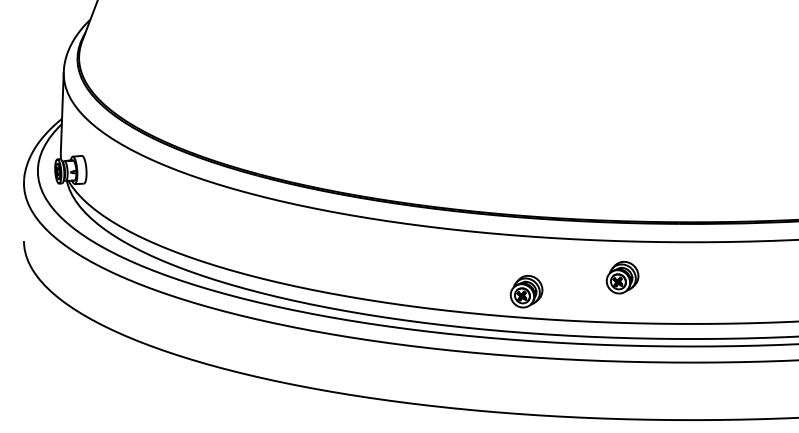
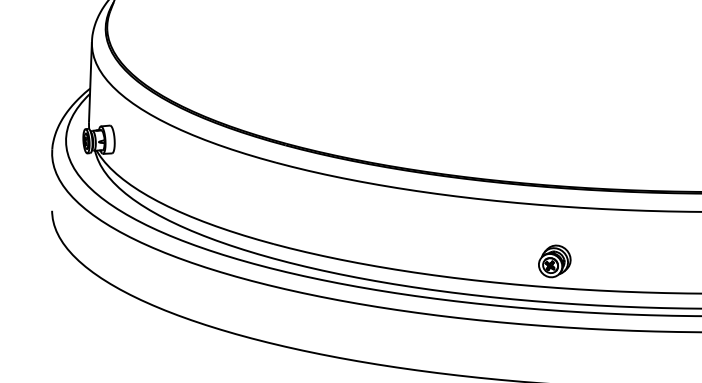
part: (622, 277) -> (650, 247), removed

